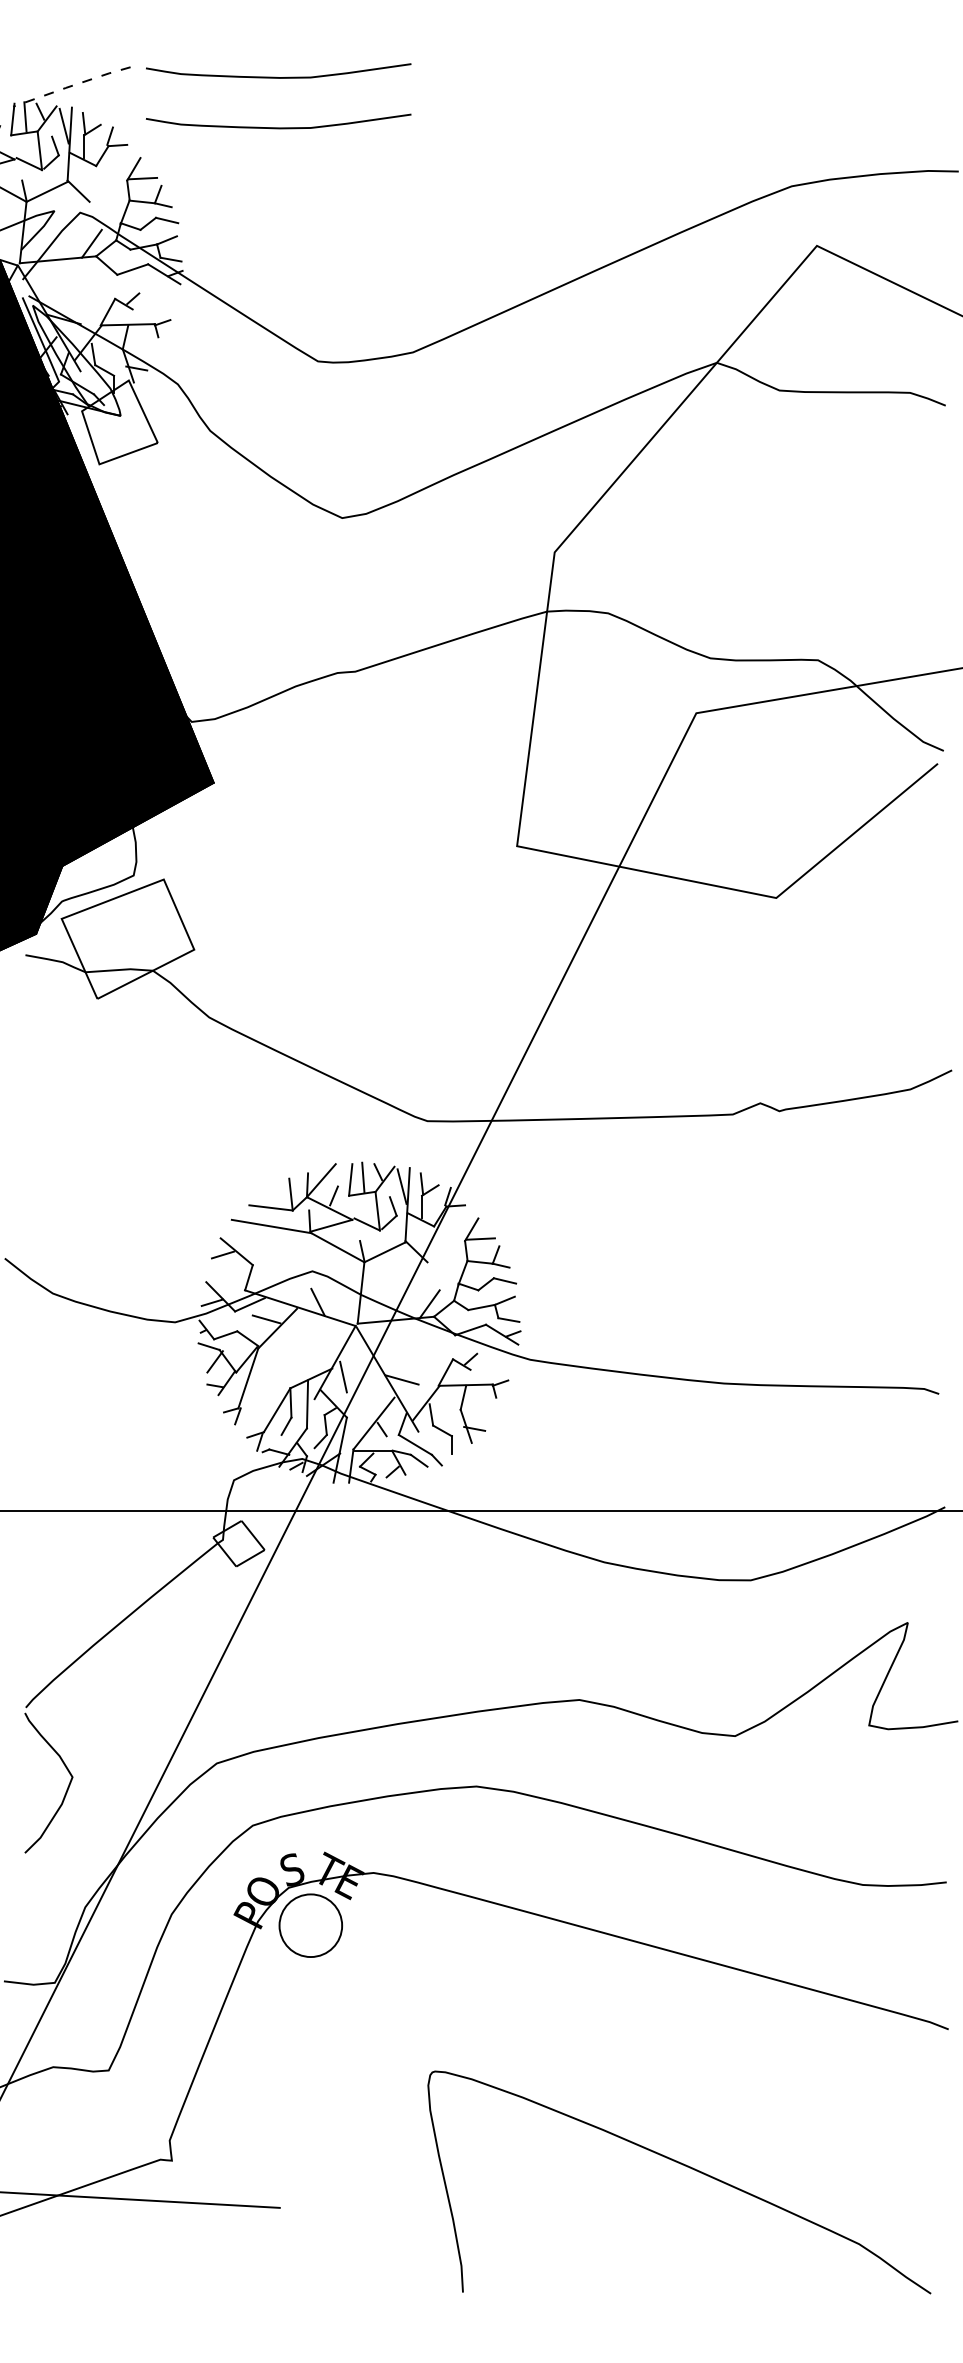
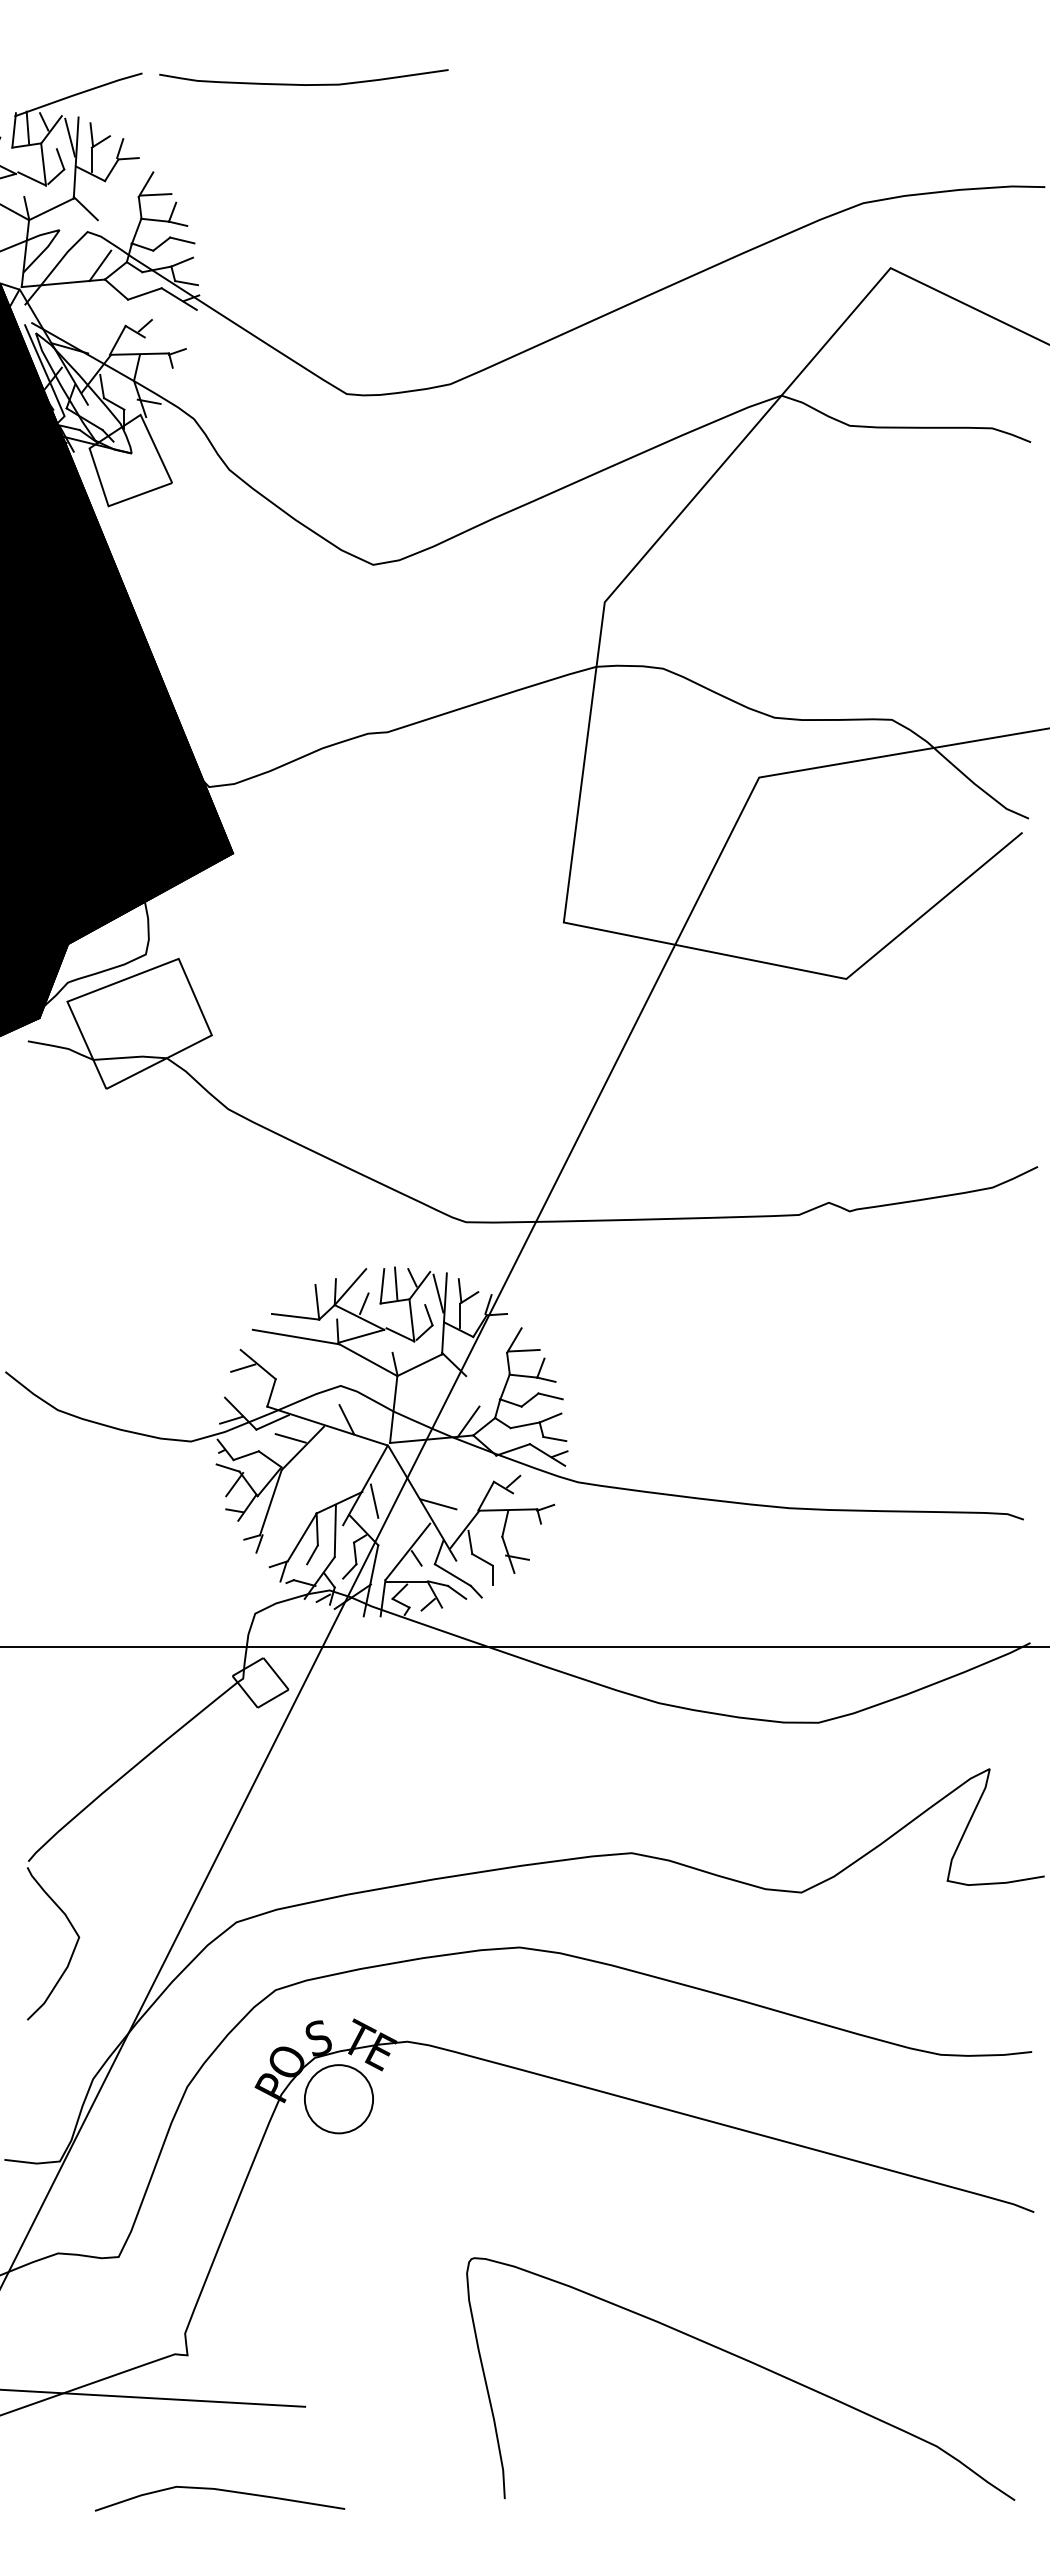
line: (70, 86) -> (77, 94), dashed -> solid
curve: (278, 127) -> (303, 139), removed
curve: (201, 2284) -> (219, 2490), added

